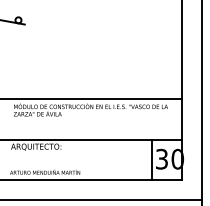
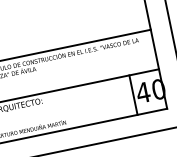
text: (161, 158) -> (142, 92), 30 -> 40

